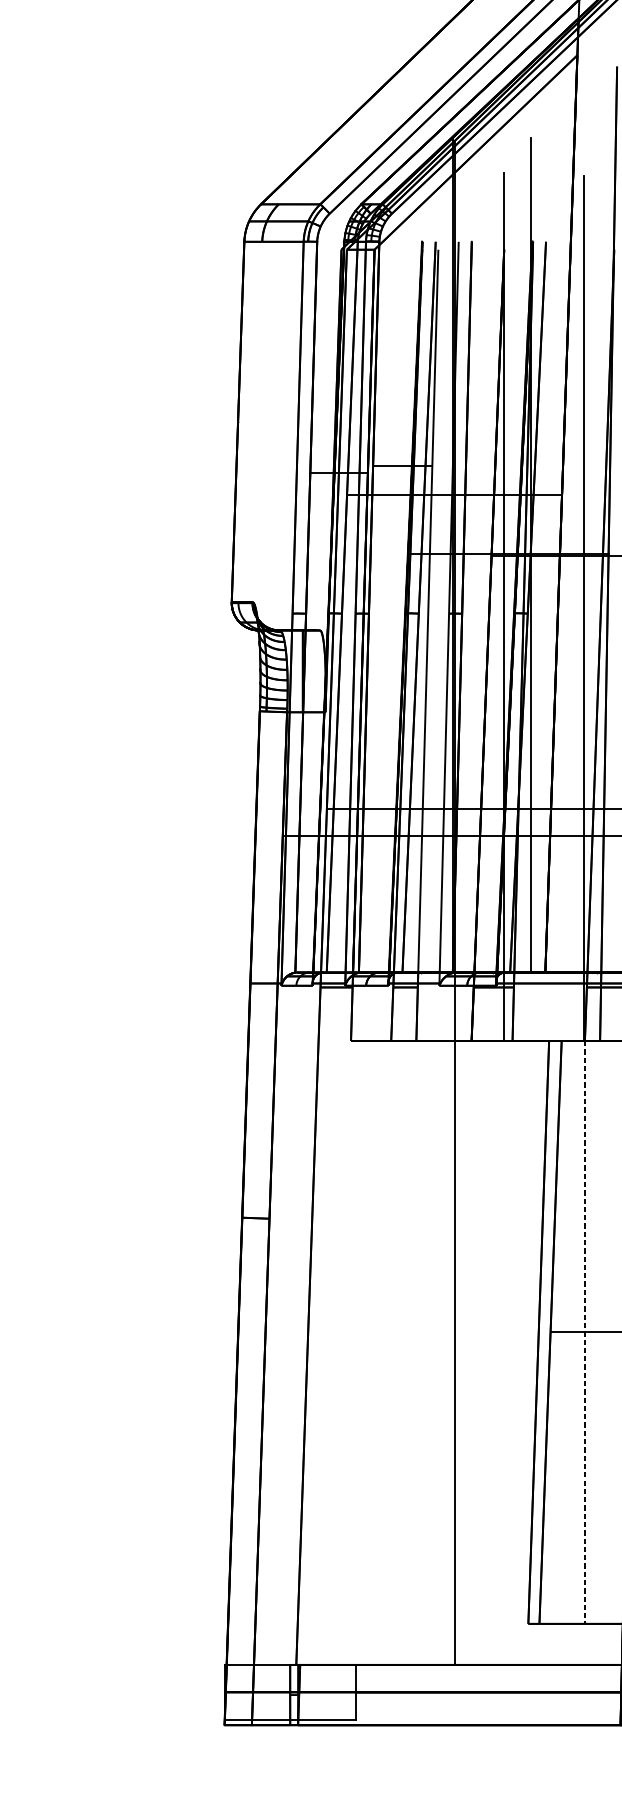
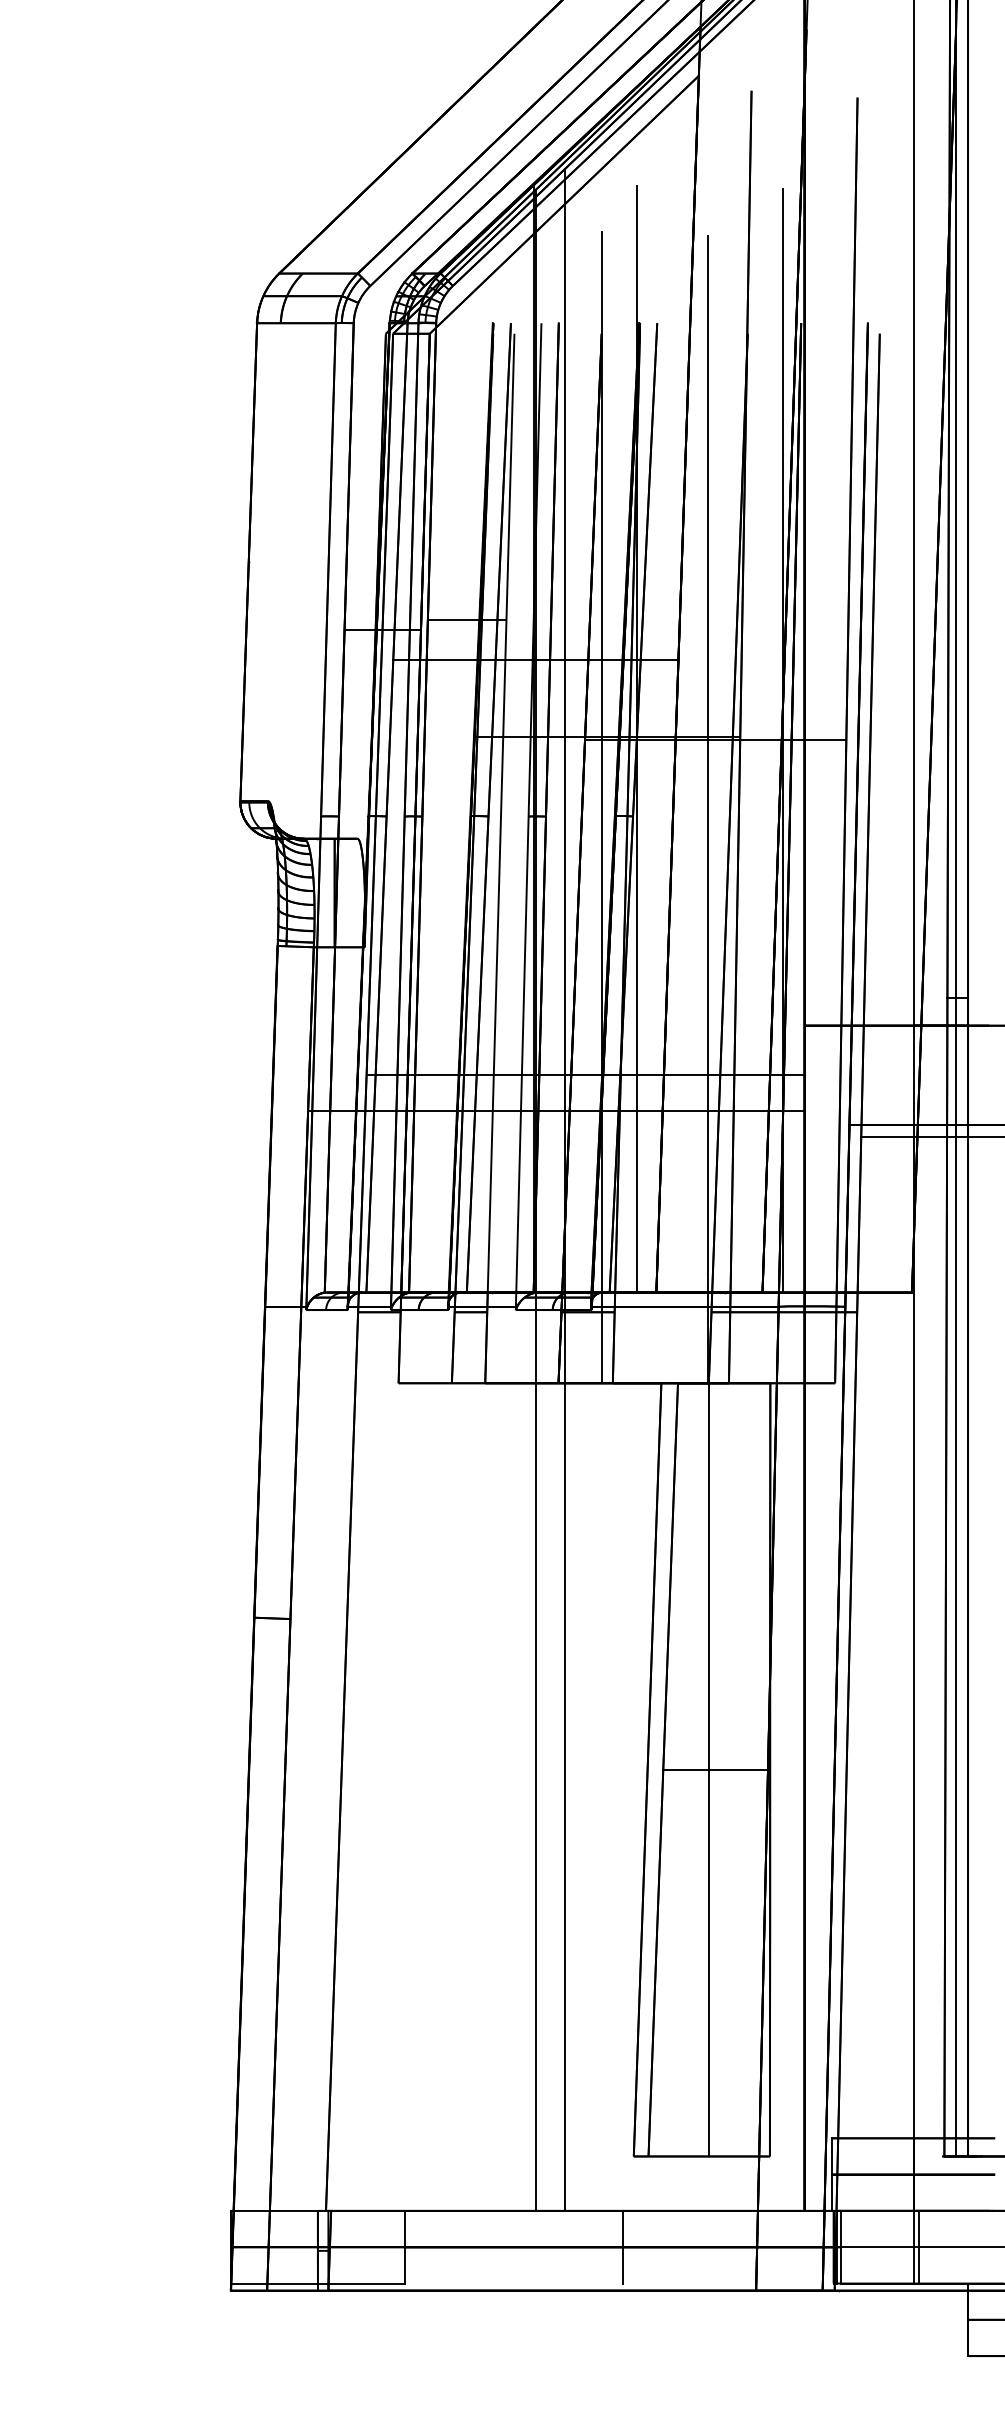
line: (476, 894) -> (565, 1189), added
line: (585, 1332) -> (709, 1769), dashed -> solid
line: (520, 1691) -> (623, 2246), added

